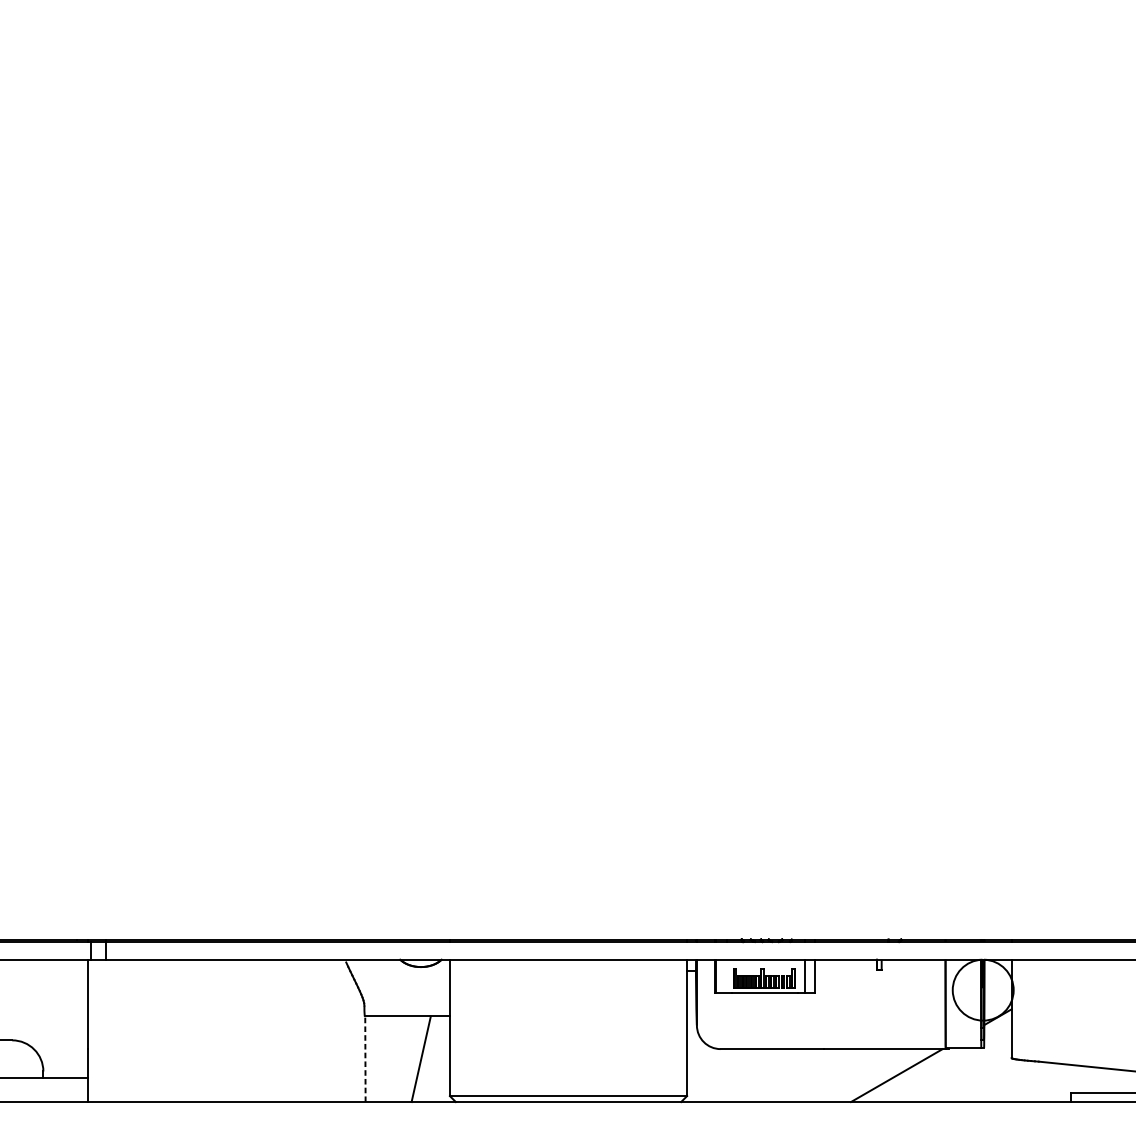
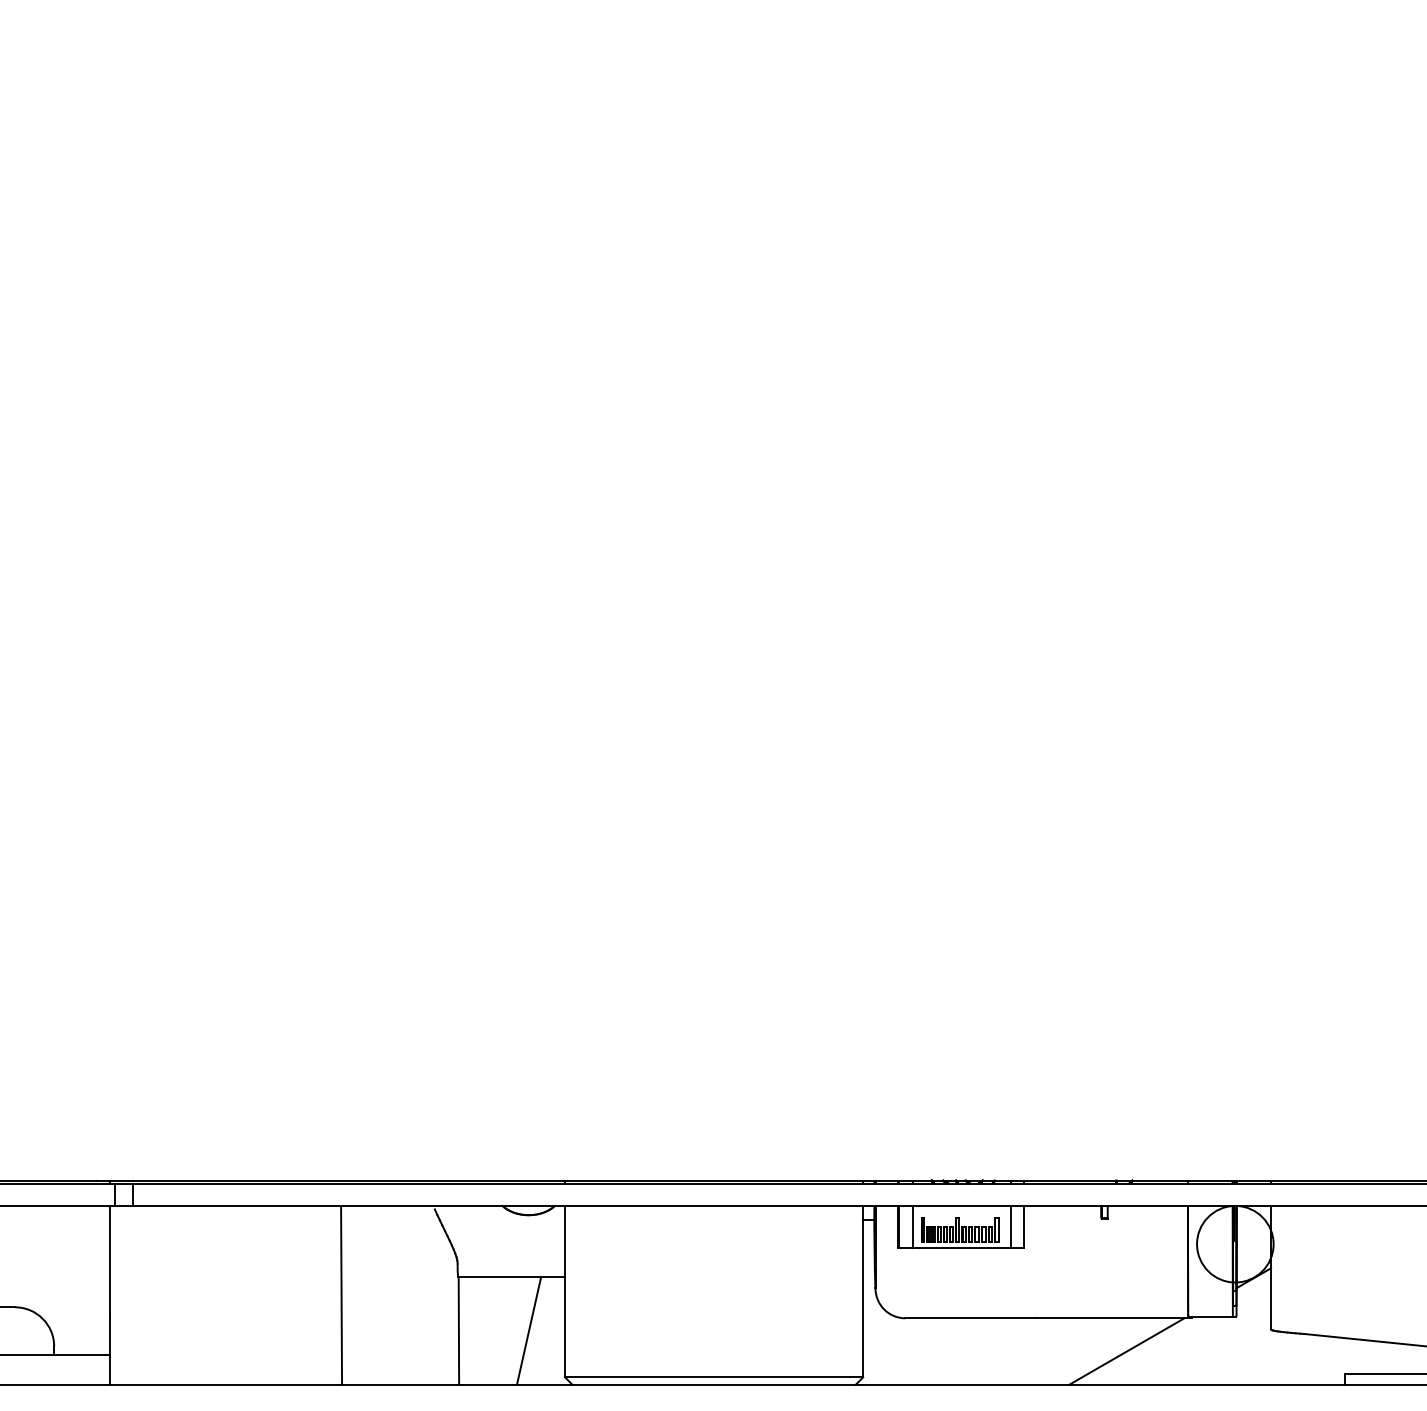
line: (727, 976) -> (913, 1226), added
line: (271, 1030) -> (341, 1294), added
line: (365, 1059) -> (458, 1331), dashed -> solid

